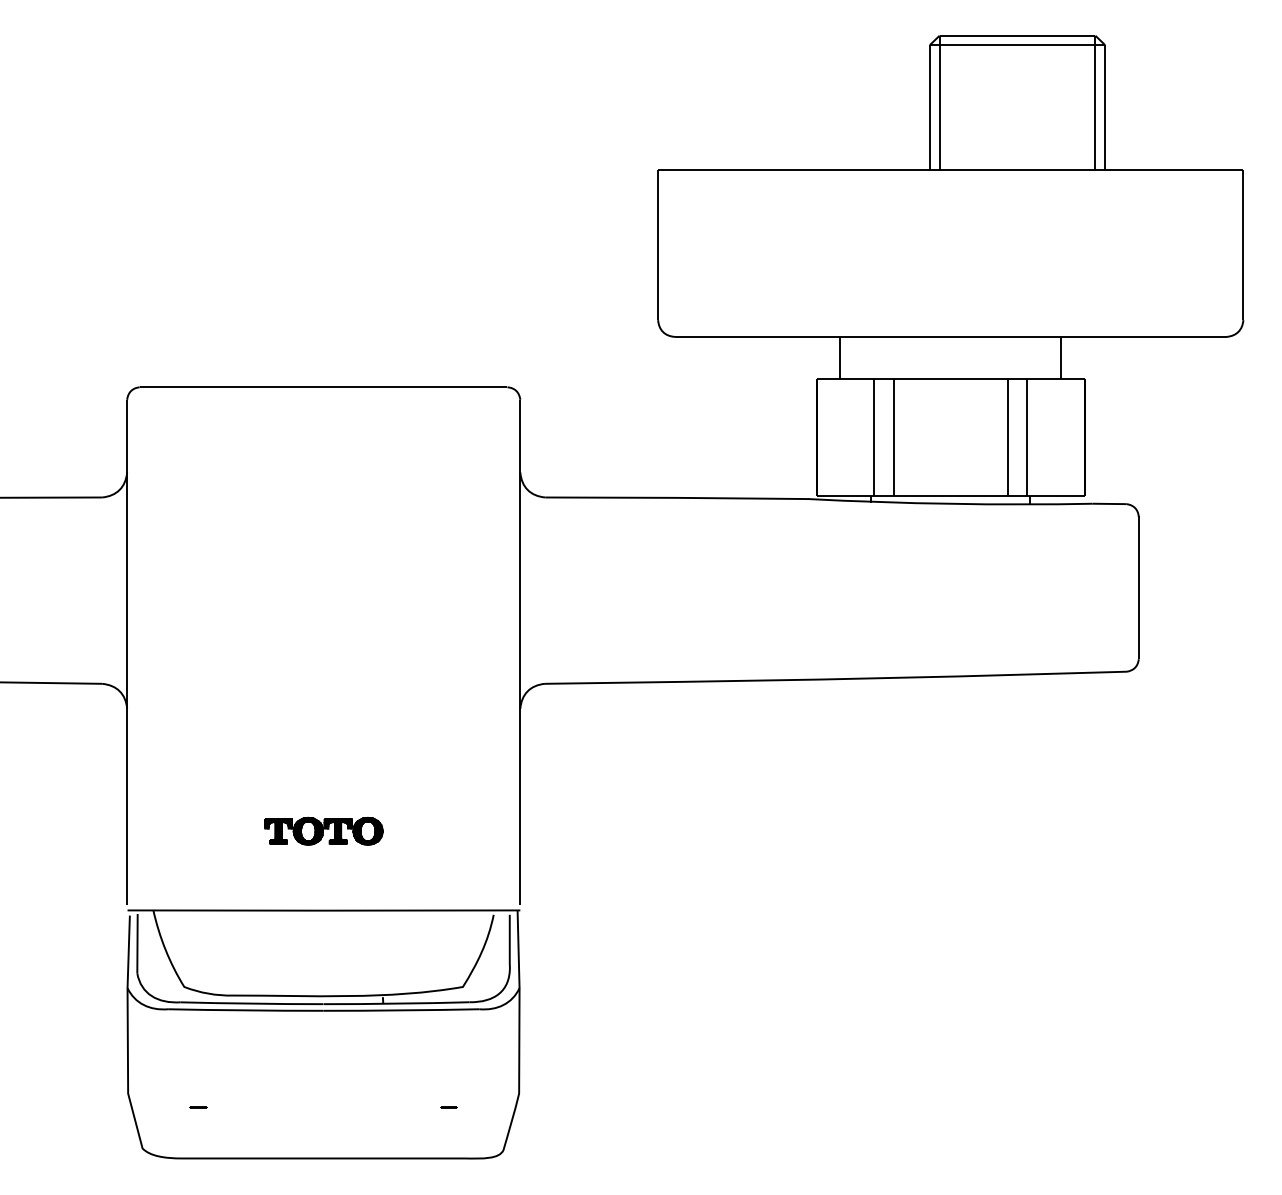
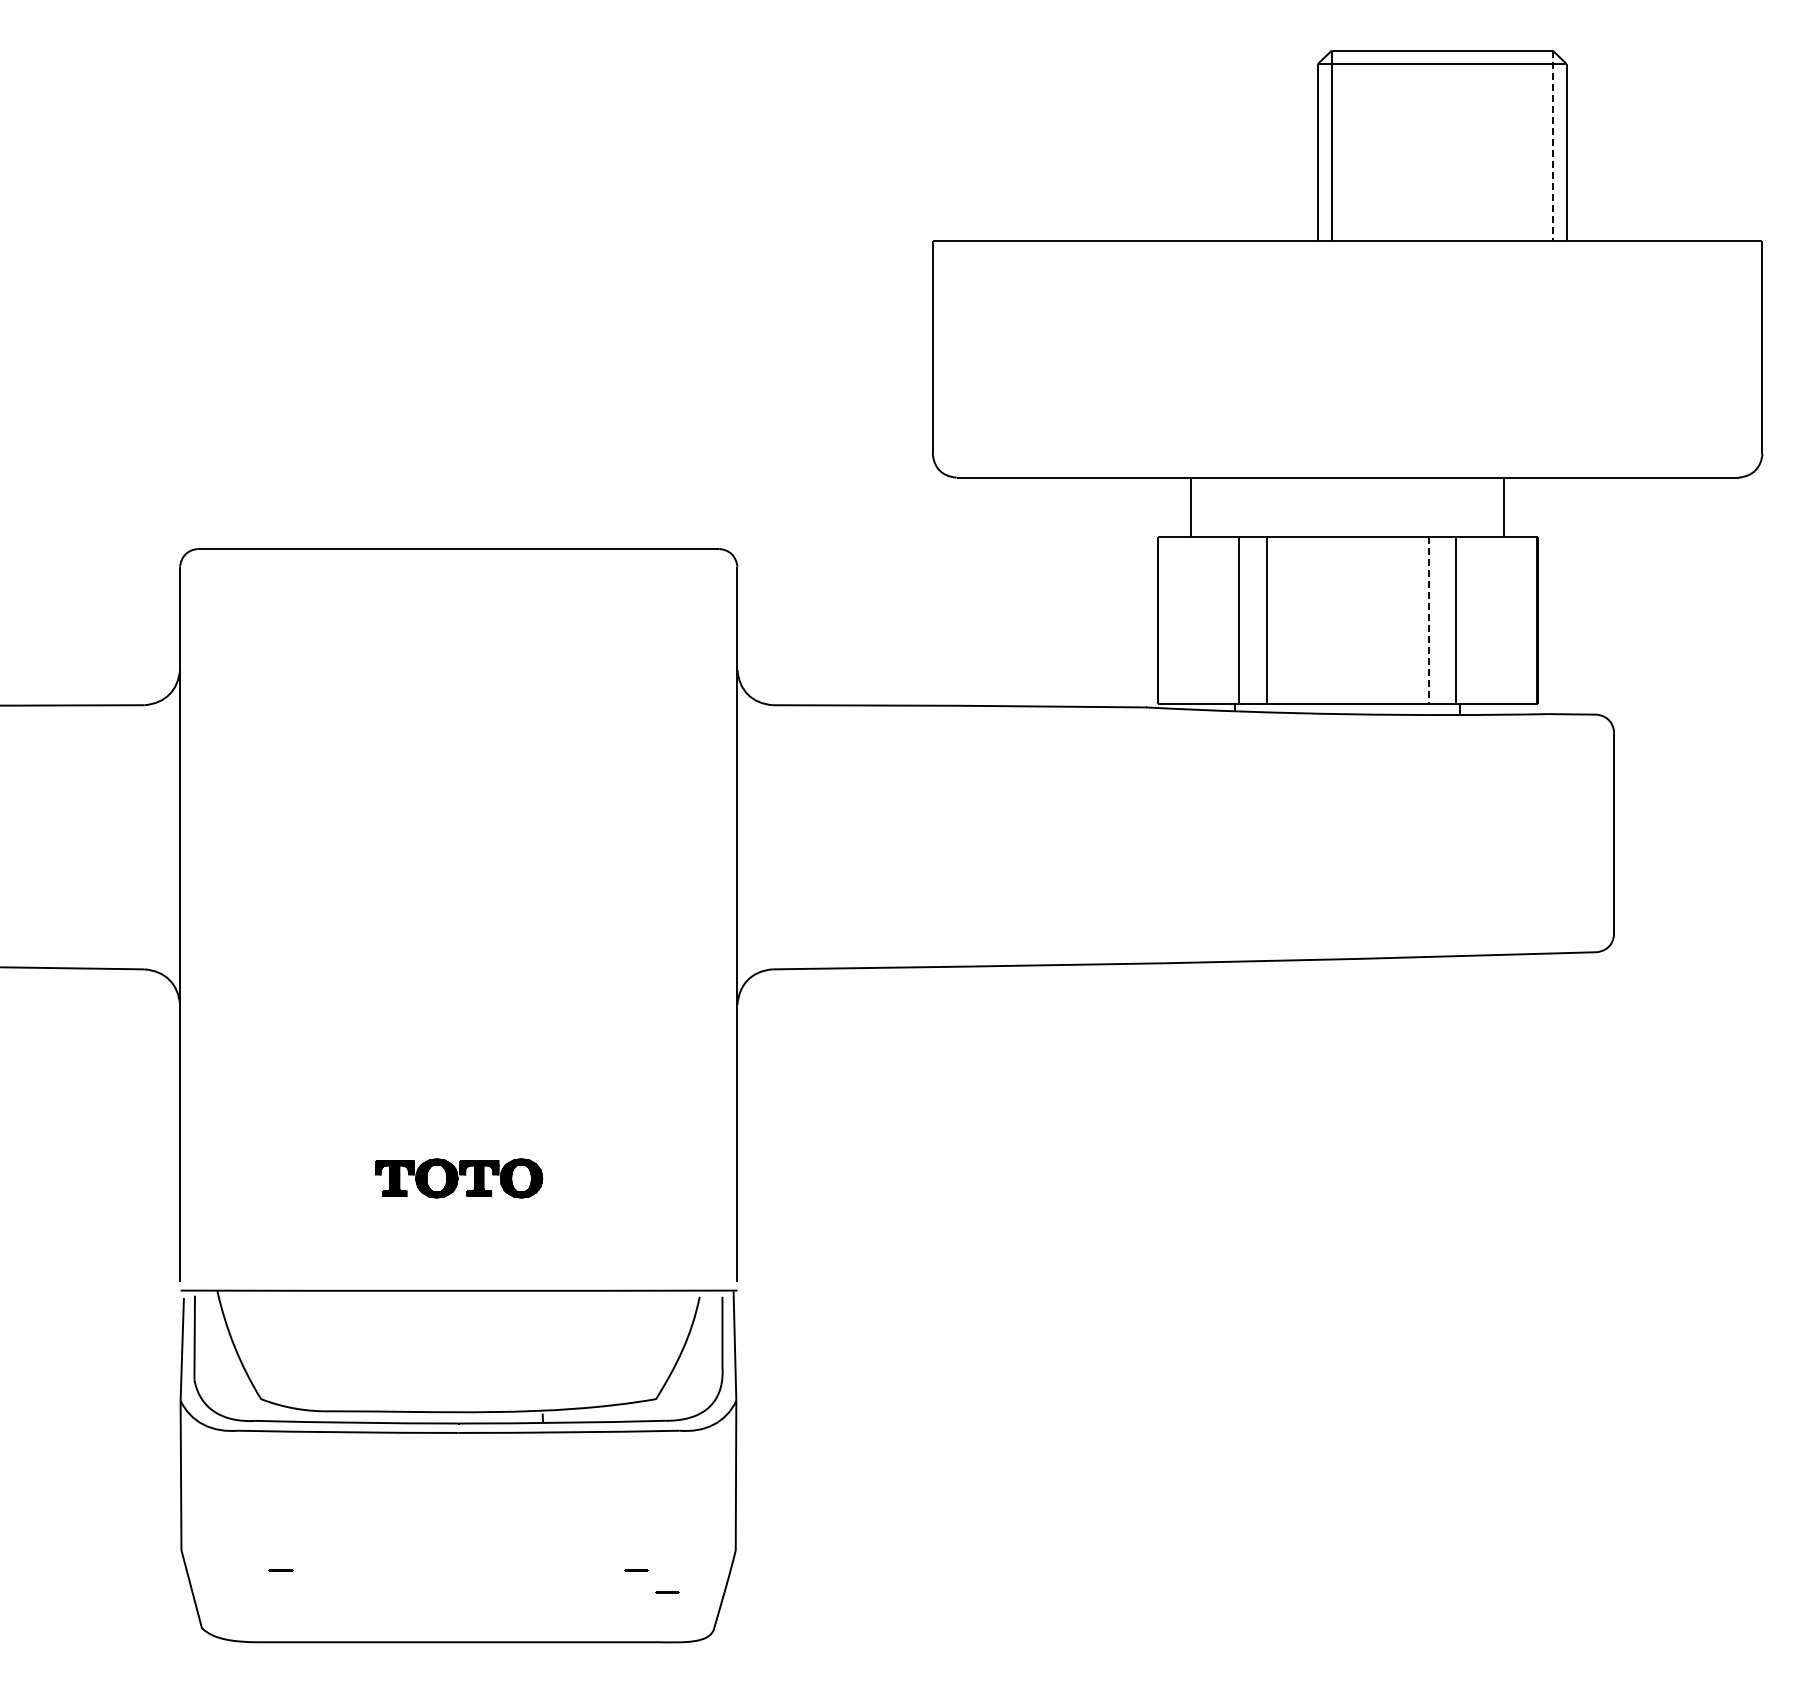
line: (1095, 102) -> (1552, 145), solid -> dashed
line: (1007, 438) -> (1428, 621), solid -> dashed
line: (470, 1123) -> (667, 1592), added

